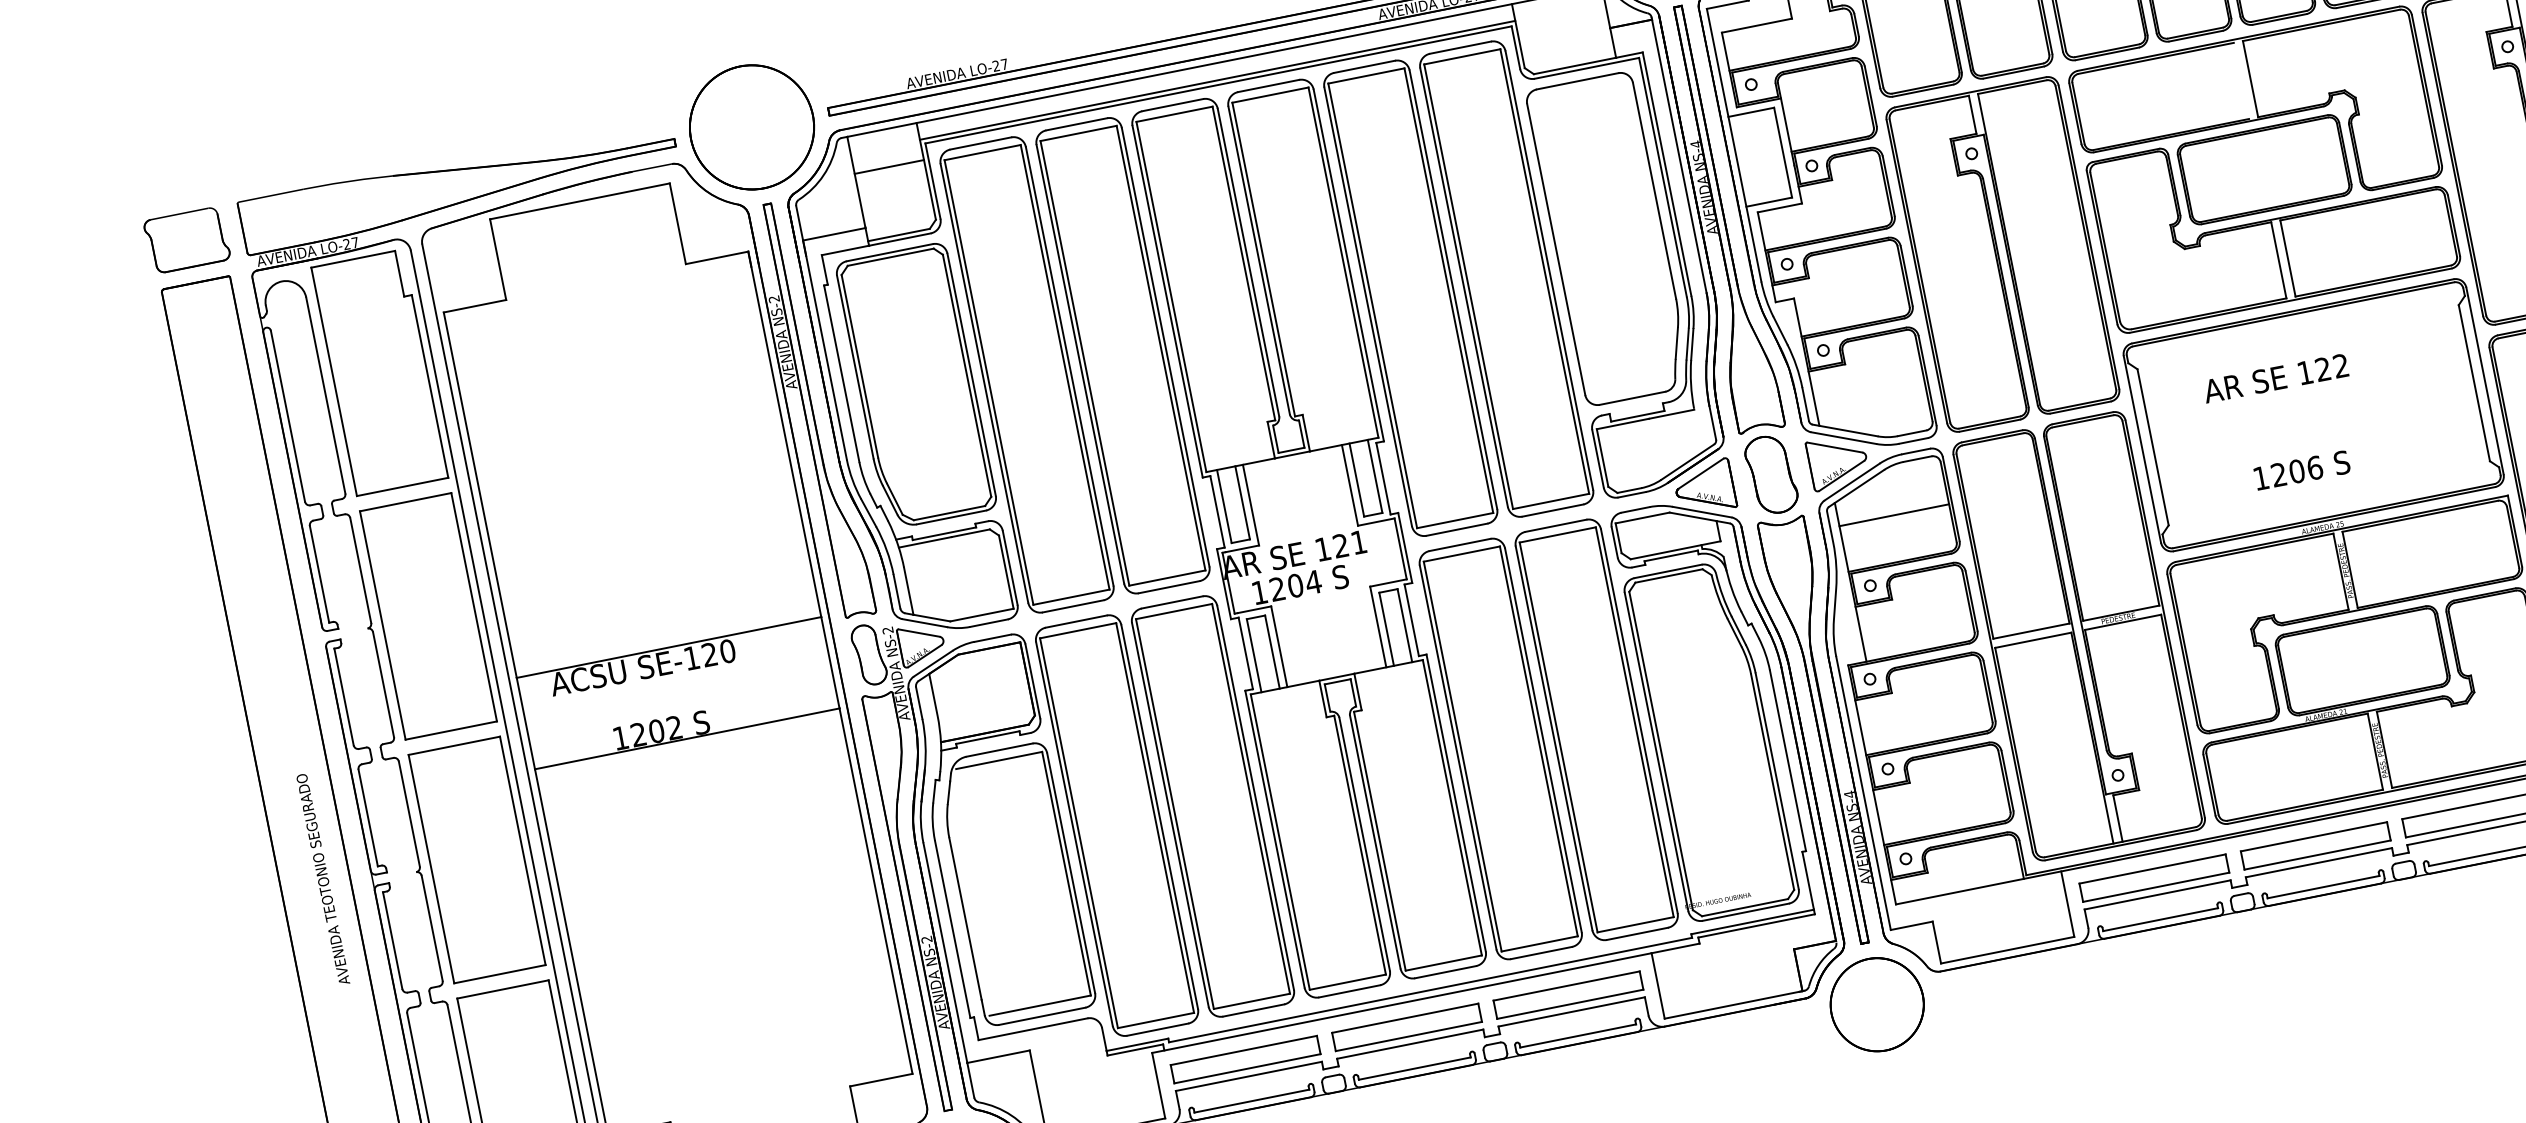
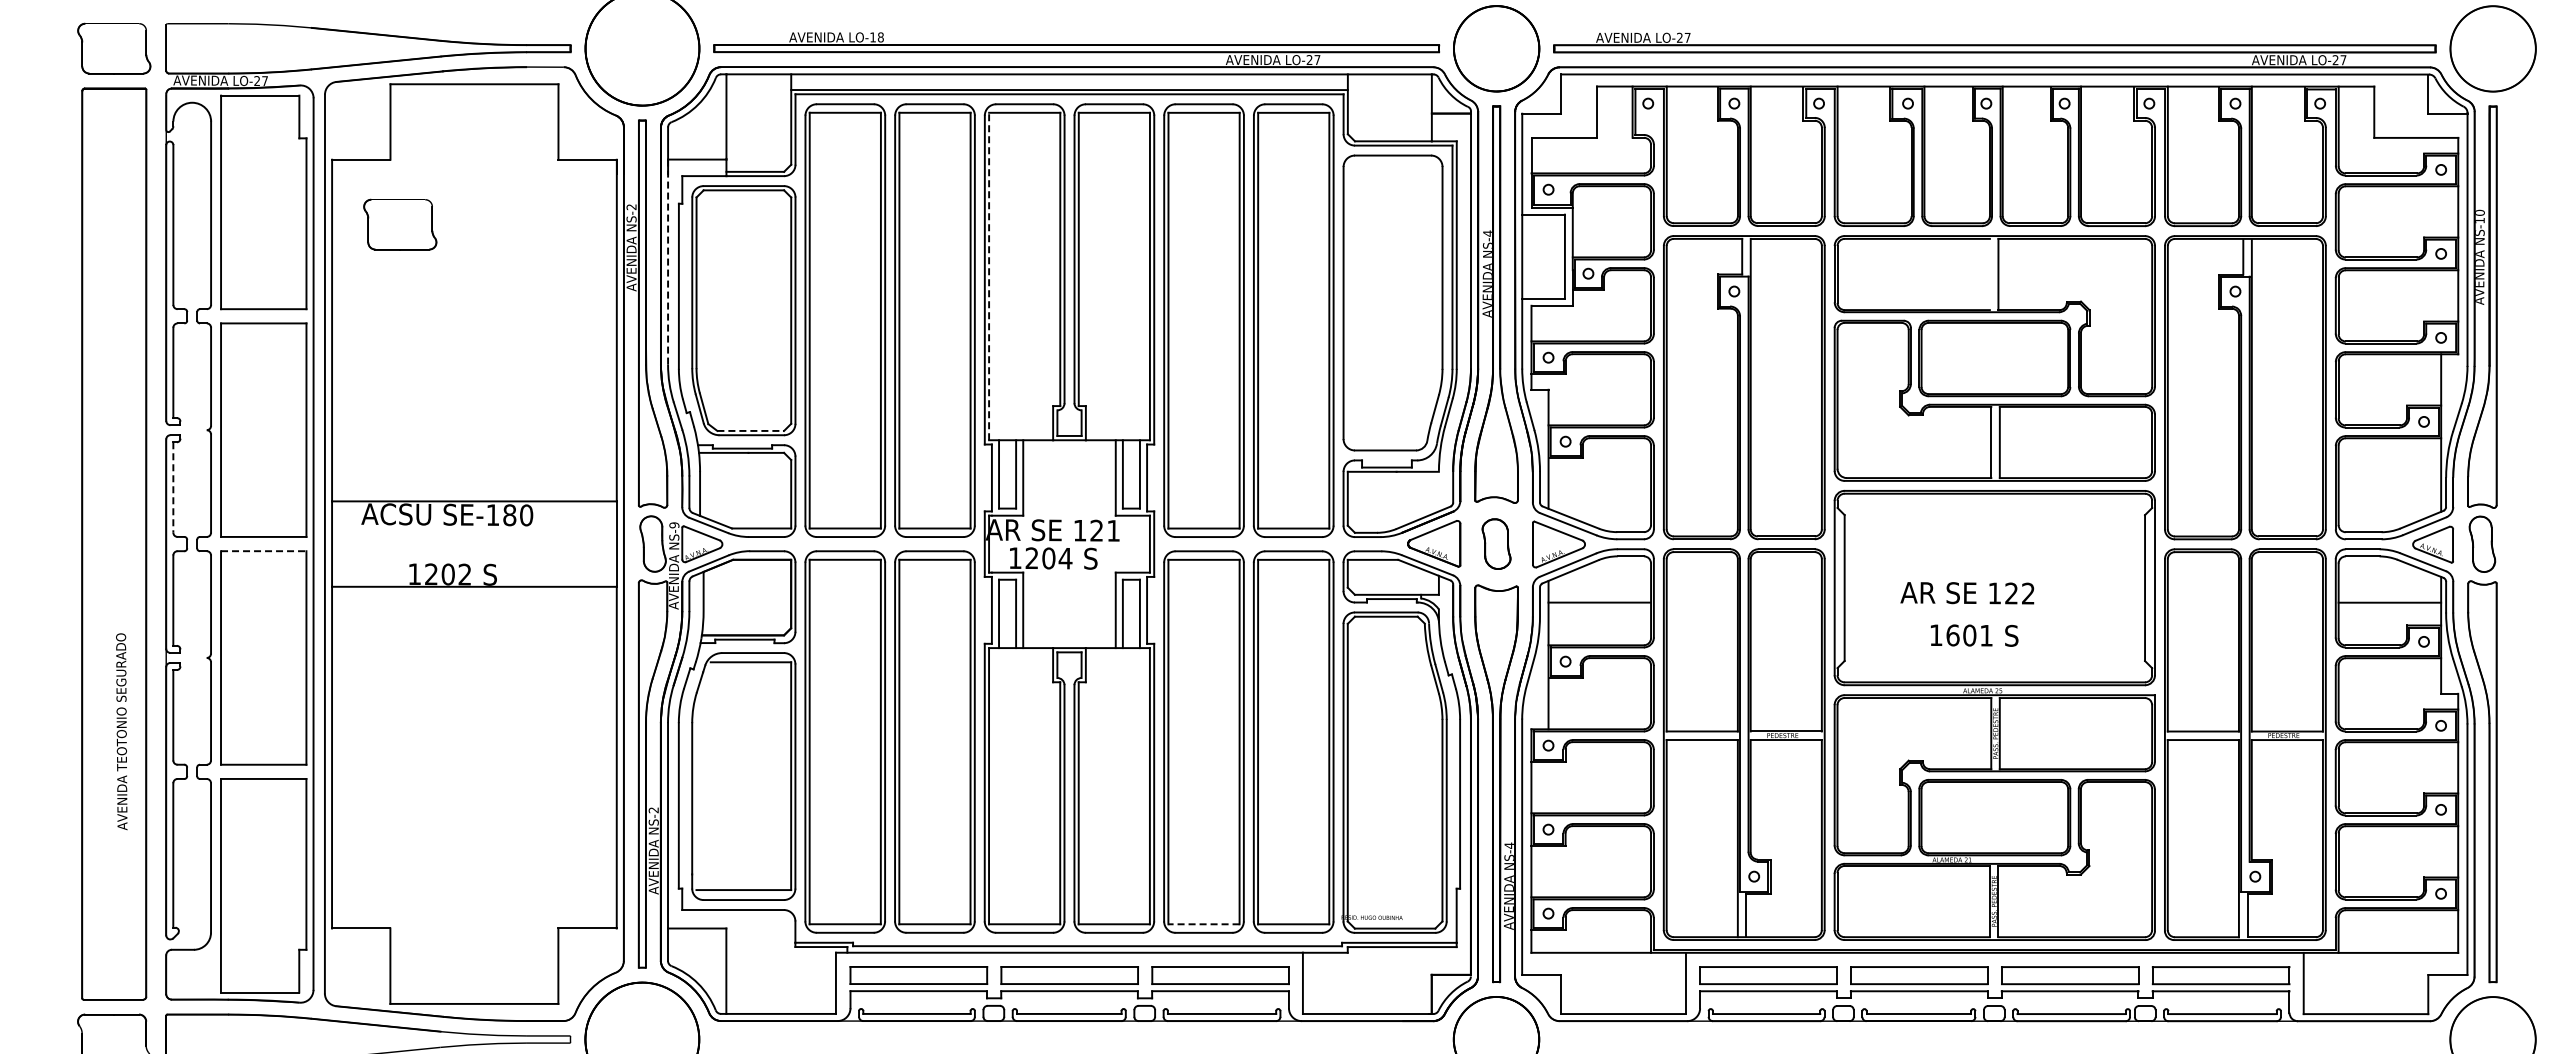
text: (999, 65) -> (876, 37), LO-27 -> LO-18
line: (888, 166) -> (758, 108), removed
line: (1171, 296) -> (989, 276), solid -> dashed
line: (825, 350) -> (668, 262), solid -> dashed
part: (530, 367) -> (400, 224), added
text: (2276, 378) -> (1967, 593), moved
text: (2296, 471) -> (1969, 635), 1206 -> 1601
part: (1771, 474) -> (1496, 543), size x0.7
line: (950, 512) -> (751, 430), solid -> dashed
text: (888, 630) -> (674, 525), NS-2 -> NS-9
text: (709, 655) -> (509, 515), SE-120 -> SE-180
line: (344, 696) -> (173, 487), solid -> dashed
line: (454, 746) -> (263, 551), solid -> dashed
text: (322, 879) -> (121, 731), moved
line: (1539, 944) -> (1203, 924), solid -> dashed

